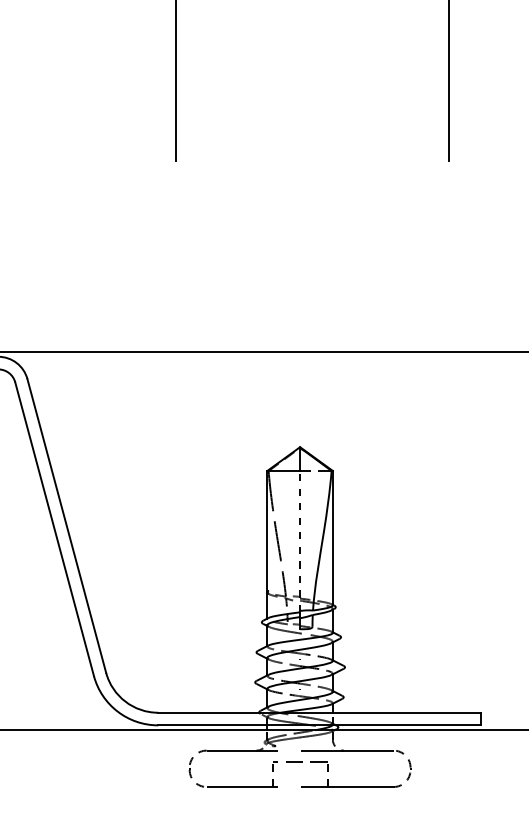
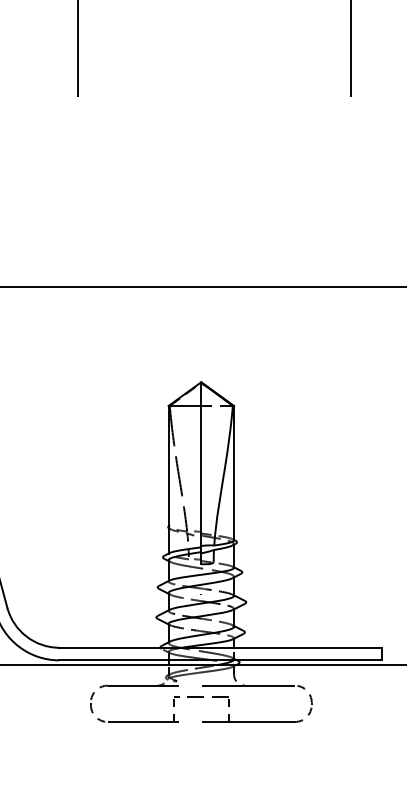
line: (300, 541) -> (201, 476), dashed -> solid

